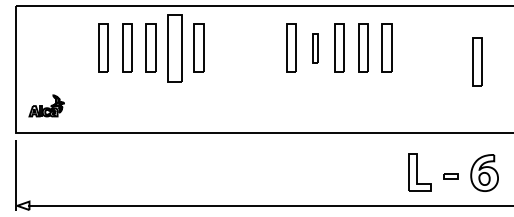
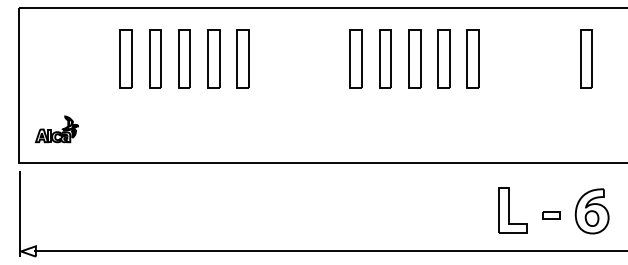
part: (174, 47) -> (213, 58), size x0.71
part: (315, 47) -> (385, 58), size x1.67
part: (477, 61) -> (586, 58), moved

